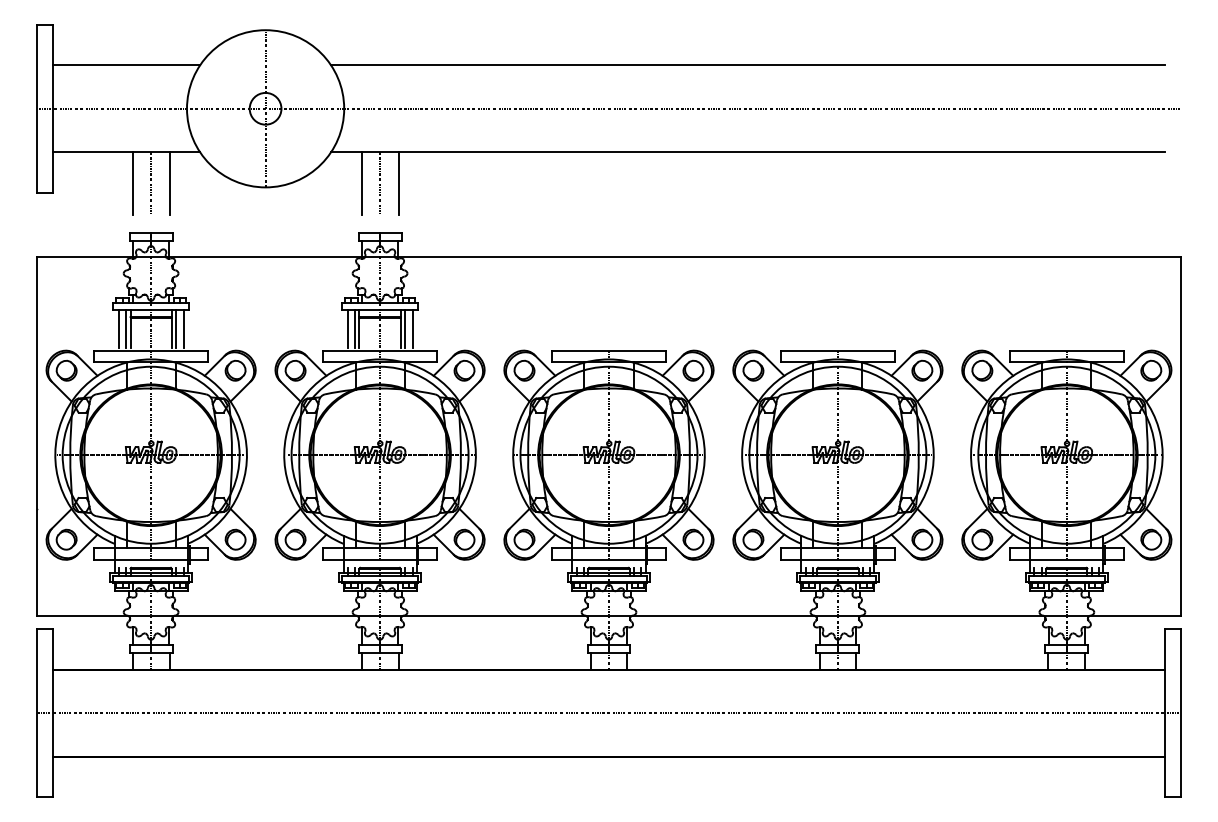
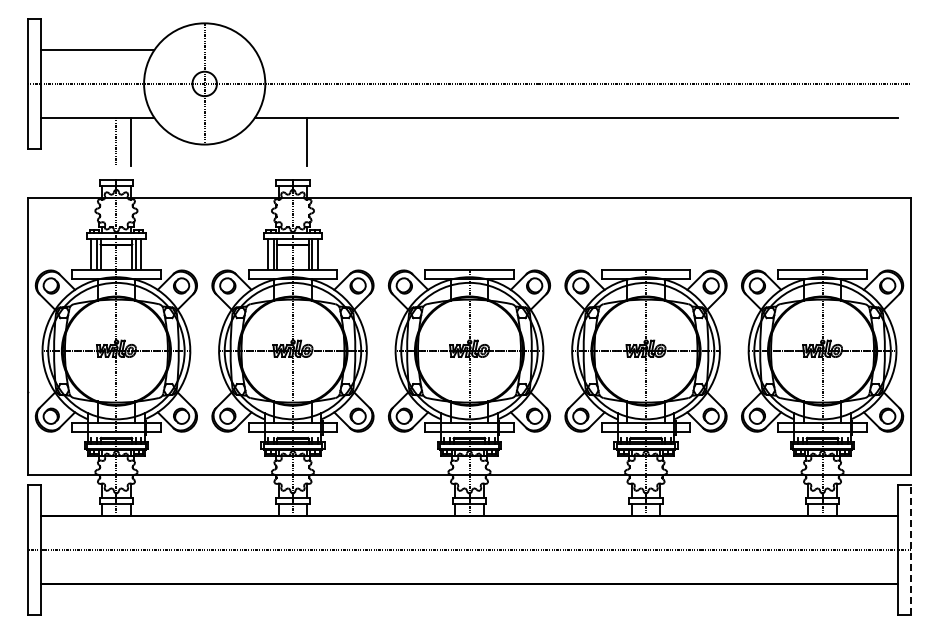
line: (747, 65) -> (576, 50), removed
line: (133, 183) -> (102, 141), removed
line: (361, 183) -> (278, 141), removed
line: (379, 183) -> (292, 141), removed
line: (1180, 713) -> (910, 550), solid -> dashed

